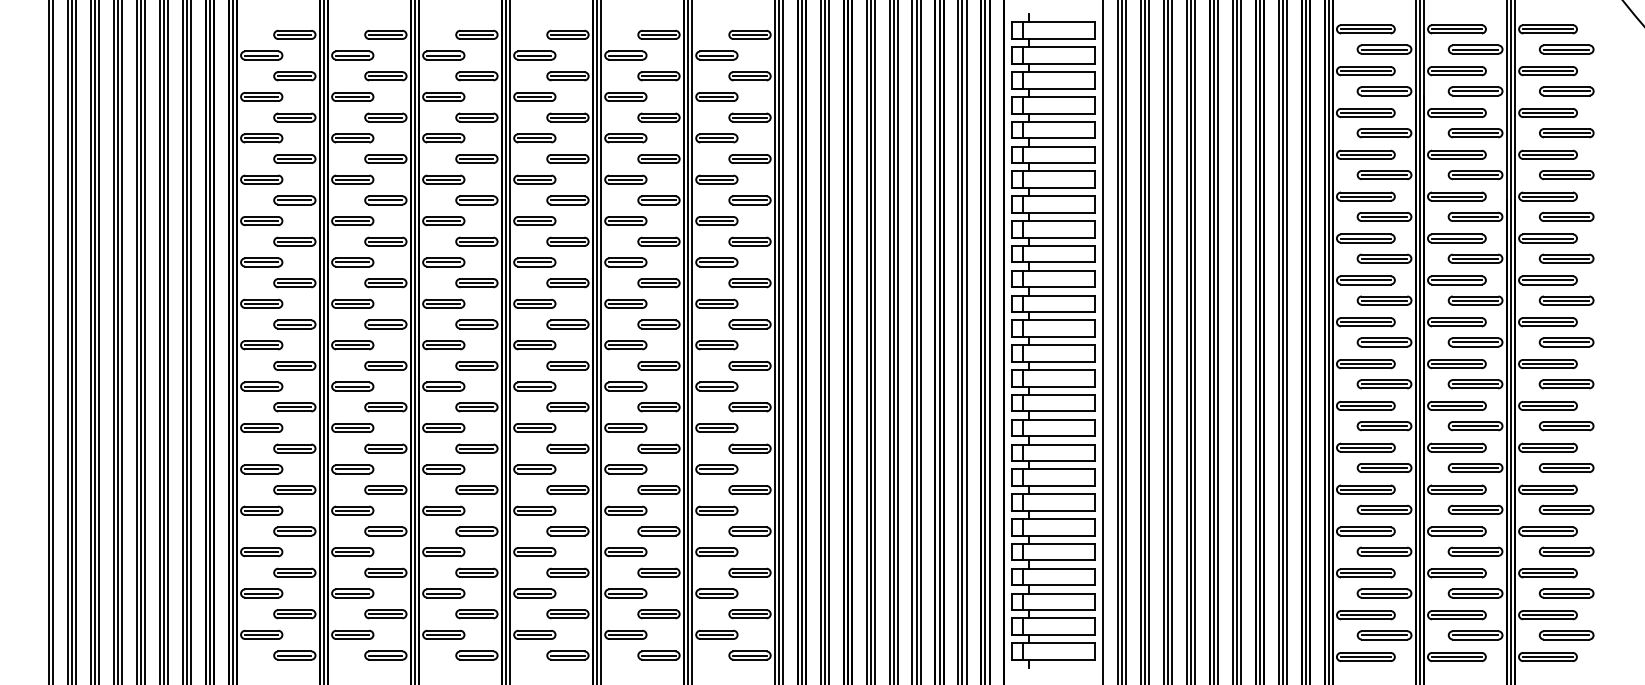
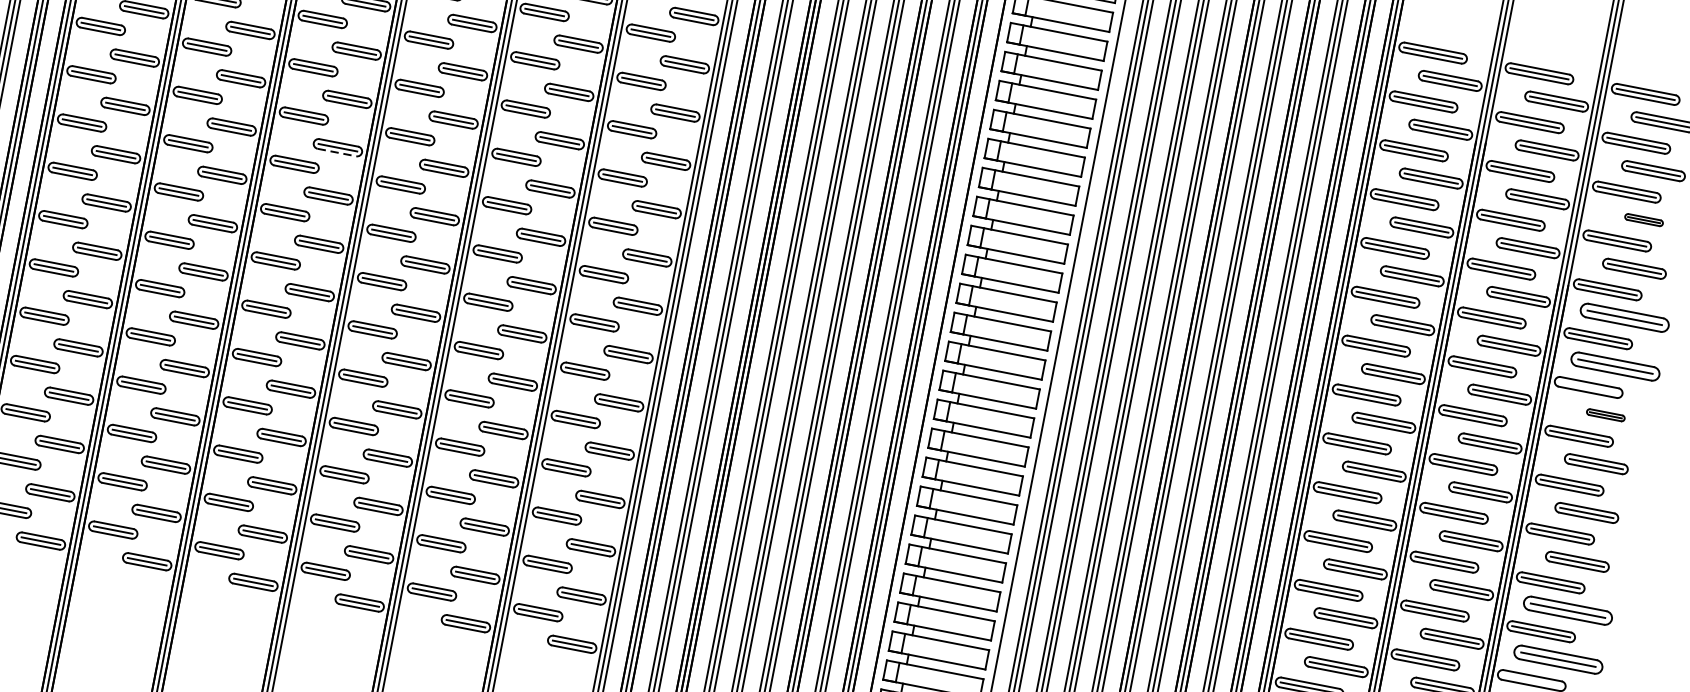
part: (1566, 133) -> (1643, 220), size x0.6
part: (1566, 216) -> (1624, 317), size x1.4
part: (1566, 258) -> (1615, 366), size x1.4
line: (1547, 280) -> (1588, 387), removed
line: (476, 287) -> (336, 152), solid -> dashed
part: (1566, 300) -> (1605, 415), size x0.6
part: (1566, 467) -> (1567, 610), size x1.4
part: (1566, 509) -> (1558, 659), size x1.4
line: (1547, 531) -> (1531, 680), removed

